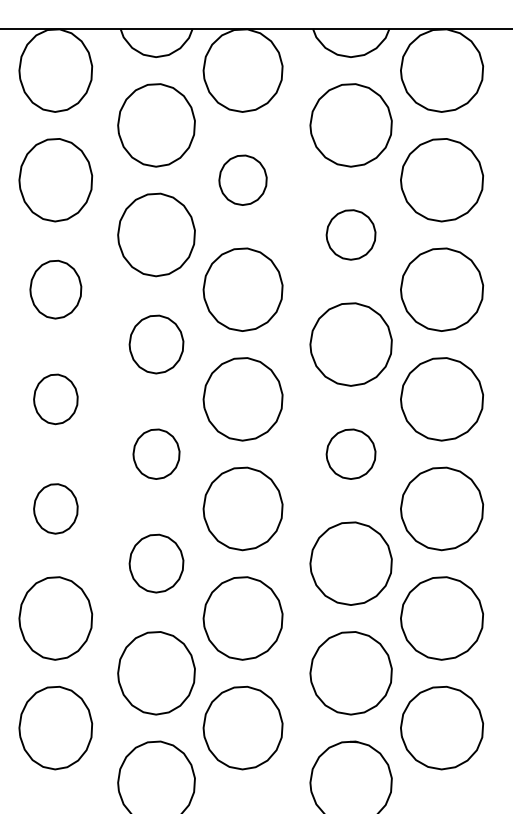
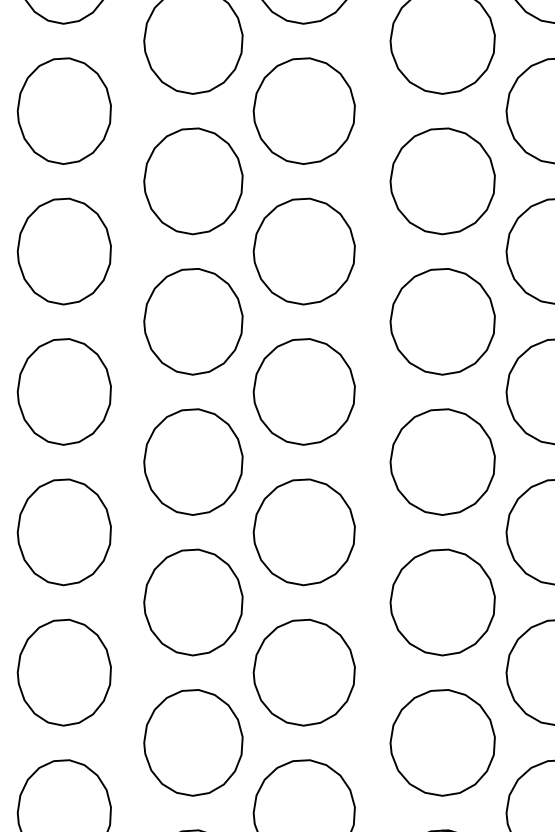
part: (242, 180) -> (303, 111), size x1.67
part: (350, 234) -> (441, 180), size x1.67
part: (55, 289) -> (63, 251), size x1.43
part: (156, 344) -> (193, 321), size x1.43
part: (55, 399) -> (63, 392), size x1.67
part: (156, 454) -> (193, 462), size x1.67
part: (350, 454) -> (441, 462), size x1.67
part: (55, 508) -> (63, 531), size x1.67
part: (156, 563) -> (193, 602), size x1.43

